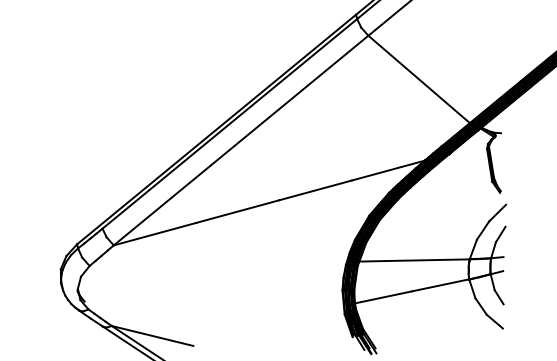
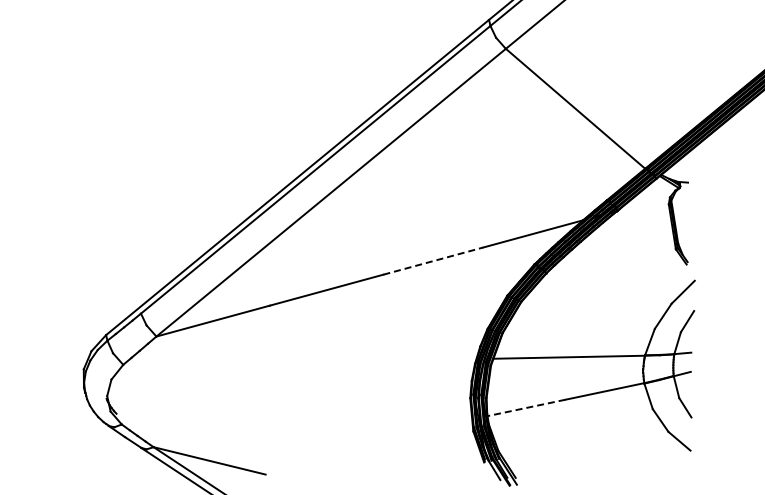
line: (315, 190) -> (433, 261), solid -> dashed
line: (382, 297) -> (525, 408), solid -> dashed

